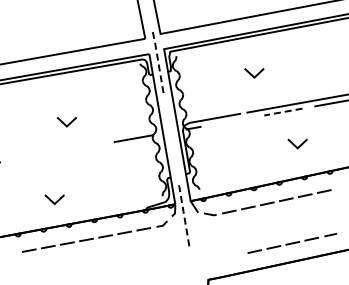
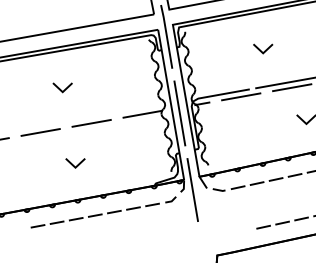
line: (157, 60) -> (166, 36), dashed -> solid
line: (282, 112) -> (291, 88), dashed -> solid
line: (232, 120) -> (241, 96), added
line: (65, 123) -> (61, 89), moved
line: (170, 137) -> (179, 113), added
line: (82, 147) -> (91, 123), added
line: (31, 156) -> (40, 132), added
line: (52, 200) -> (73, 164), moved
line: (183, 214) -> (192, 190), dashed -> solid

